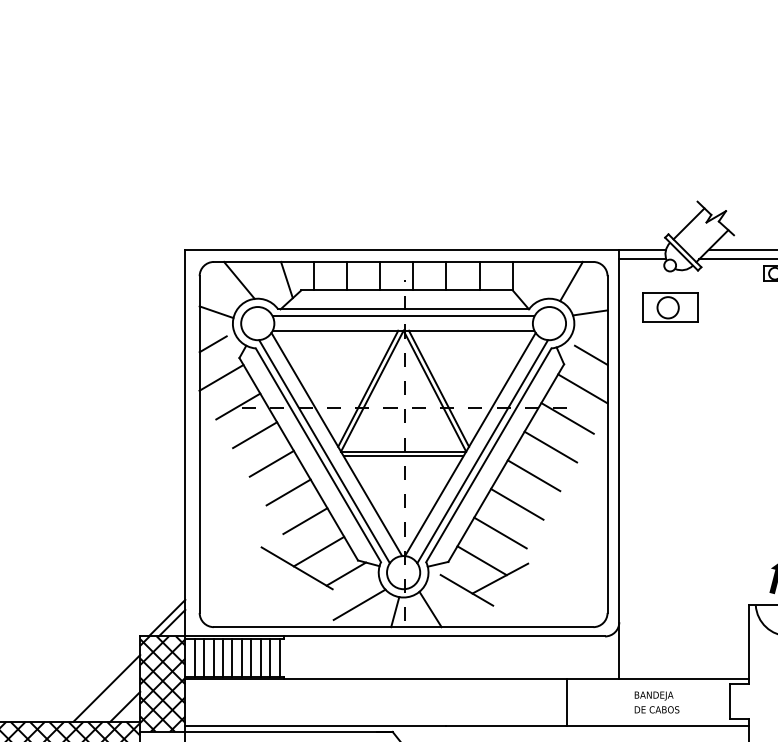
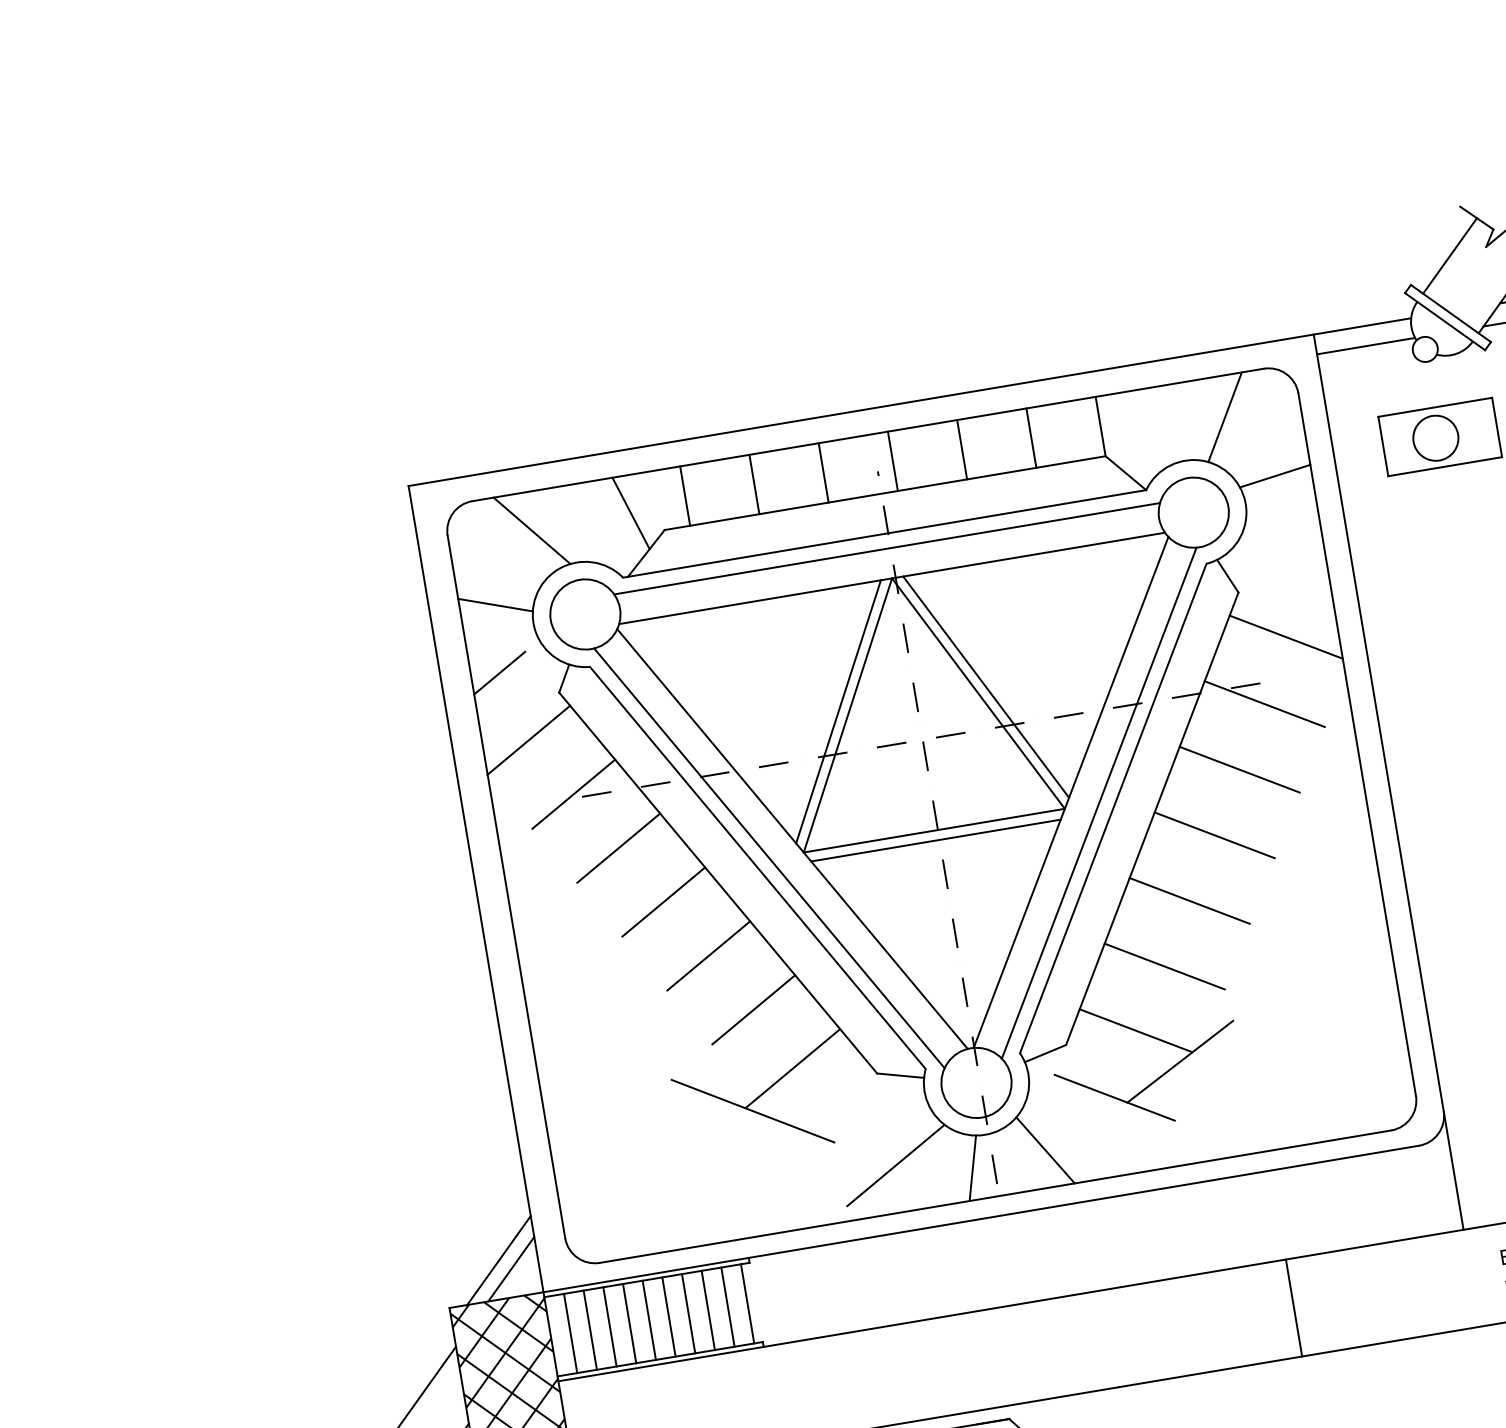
line: (590, 354) -> (1290, 562), removed
line: (346, 573) -> (857, 1104), removed
line: (567, 702) -> (1294, 1308), moved

